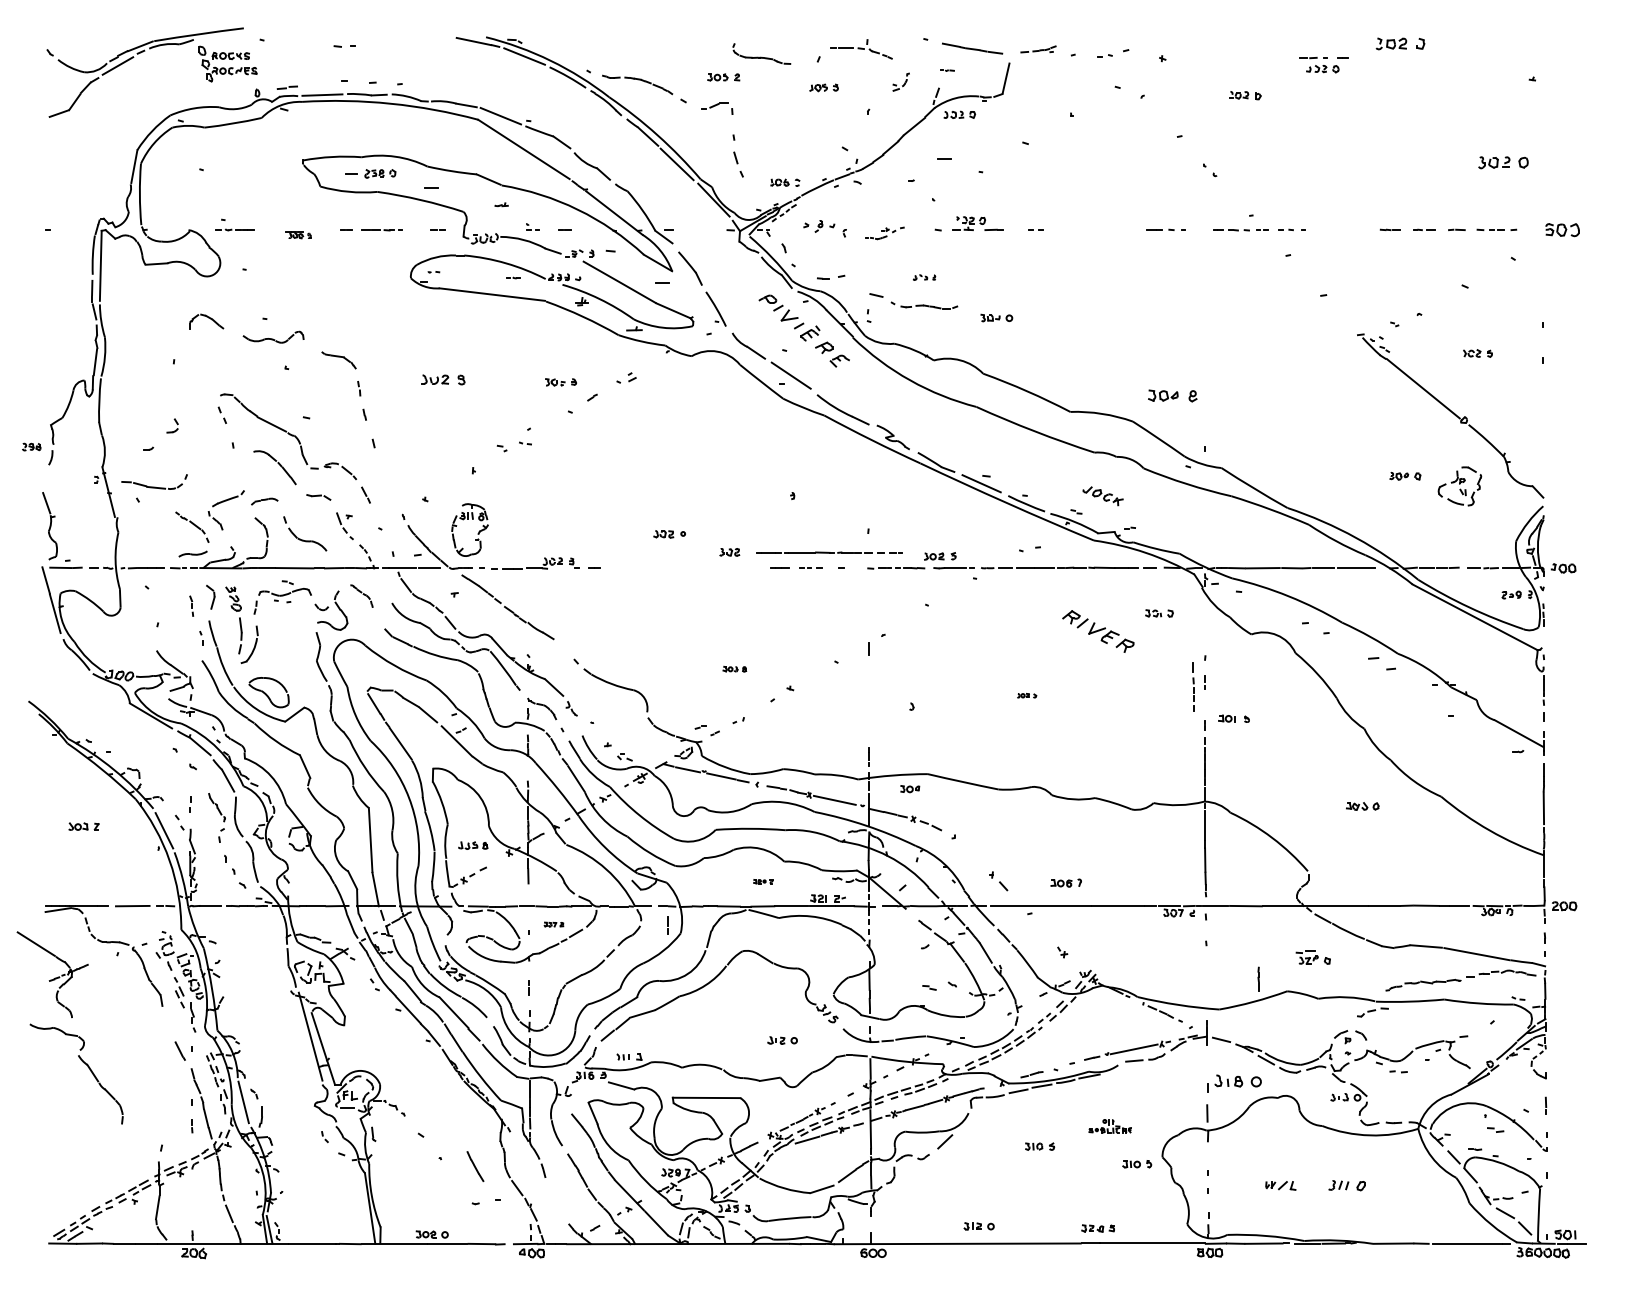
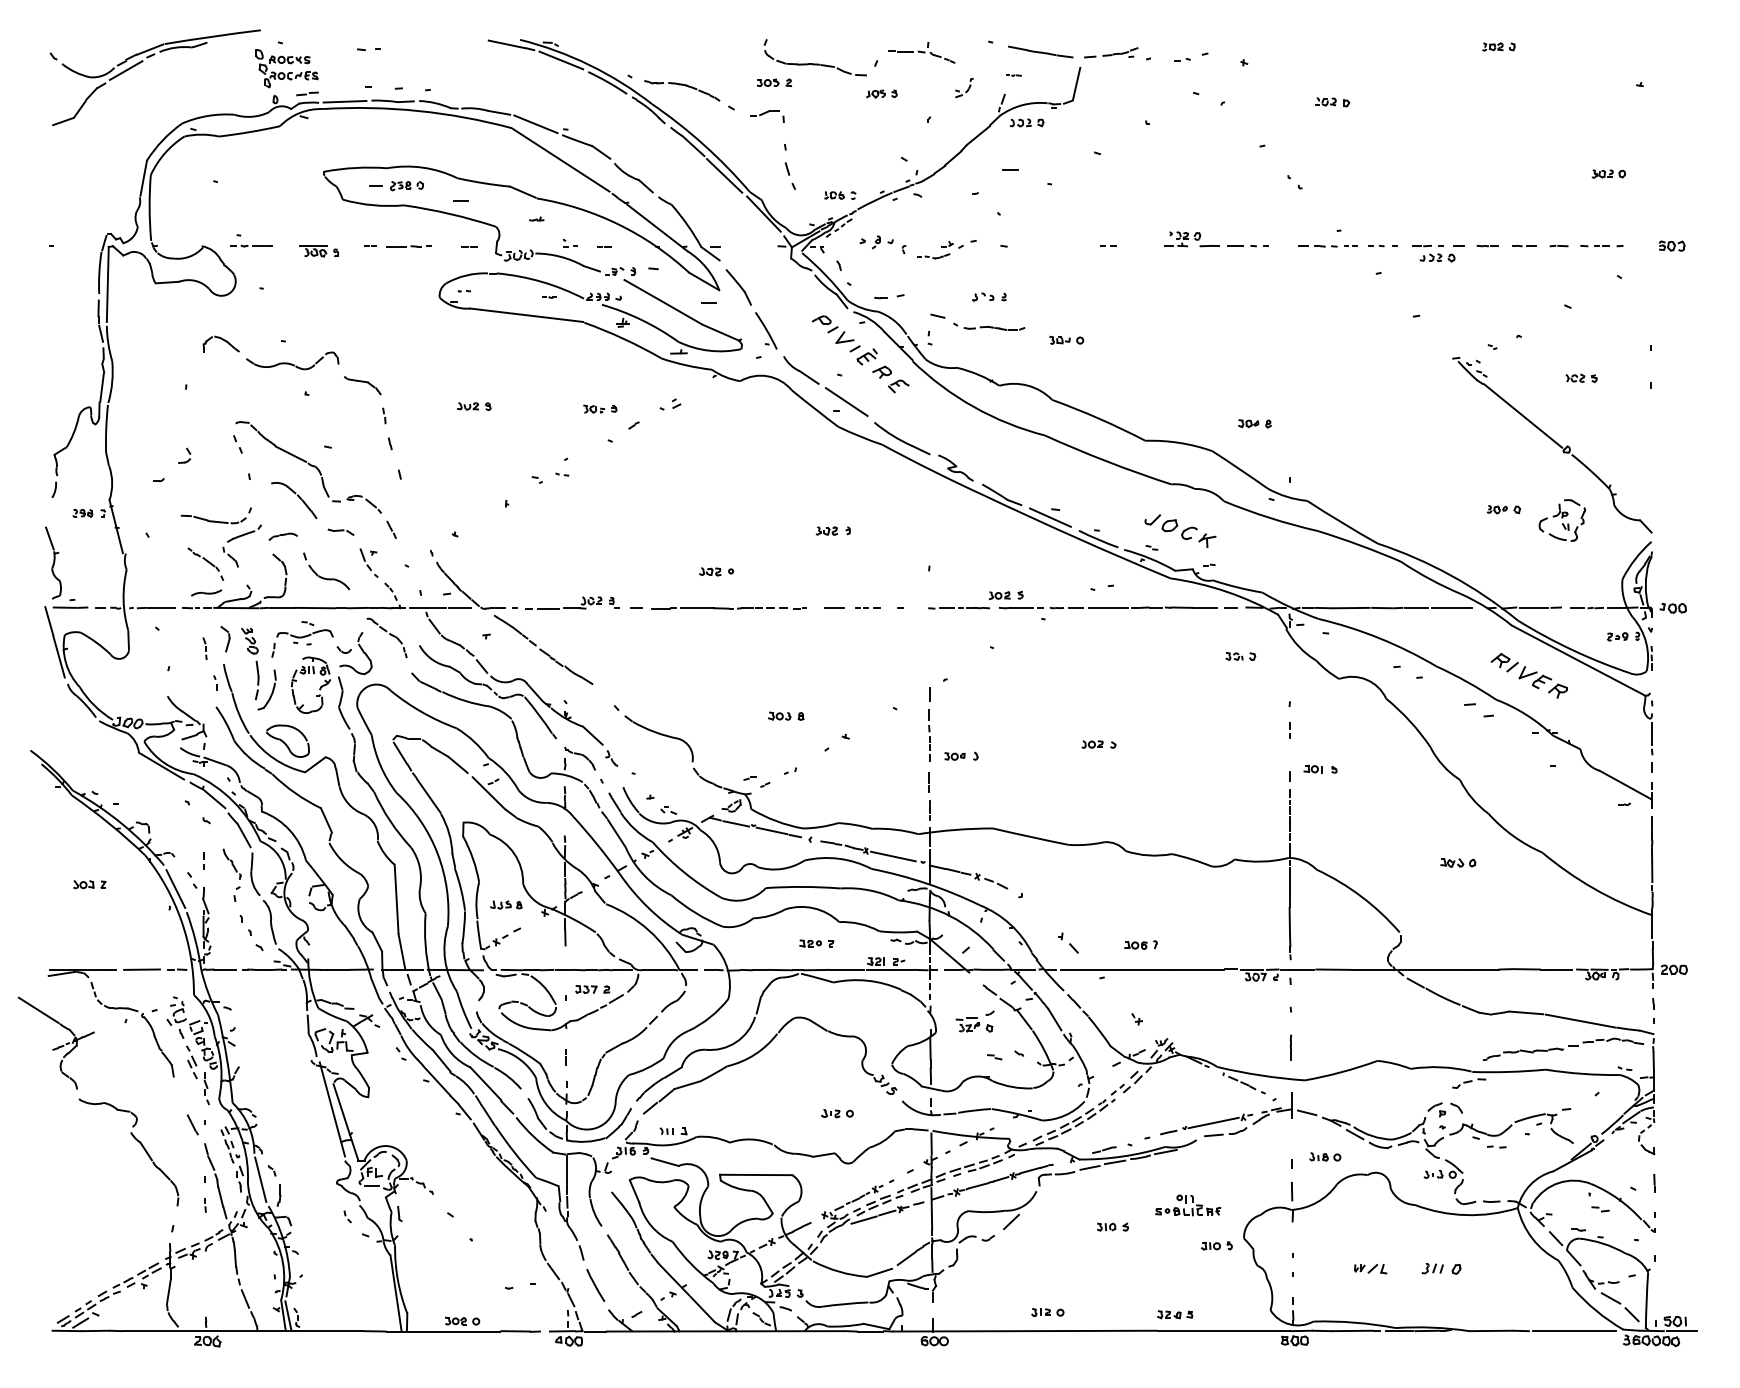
part: (1400, 43) -> (1498, 46), size x0.62
part: (1038, 49) -> (1111, 52), size x1.43
part: (761, 53) -> (814, 57), size x1.67
part: (227, 64) -> (286, 68), moved
part: (1323, 64) -> (1438, 253), moved
part: (1503, 162) -> (1608, 173), size x0.62
part: (976, 223) -> (1191, 239), moved
part: (1561, 229) -> (1671, 245), size x0.71
part: (884, 233) -> (946, 249), size x1.43
part: (298, 235) -> (319, 251), size x1.43
part: (924, 277) -> (989, 296), size x1.43
part: (273, 336) -> (292, 360), size x1.43
part: (443, 379) -> (474, 406), size x0.71
part: (1172, 395) -> (1254, 423), size x0.62
part: (31, 447) -> (82, 513), moved
part: (153, 481) -> (215, 515), moved
part: (1103, 495) -> (1180, 530), size x1.67
part: (478, 533) -> (319, 688), moved
part: (729, 551) -> (826, 530), moved
part: (829, 552) -> (728, 608), moved
part: (361, 595) -> (386, 637), size x1.67
part: (1097, 631) -> (1528, 675), moved
part: (734, 668) -> (786, 715), size x1.43
part: (1193, 687) -> (929, 735), moved
part: (1026, 695) -> (1098, 744), size x1.67
part: (909, 789) -> (954, 756), moved
part: (763, 881) -> (816, 943), size x1.67
part: (553, 924) -> (592, 989), size x1.67
line: (667, 925) -> (928, 782), moved
part: (1313, 957) -> (974, 1024), moved
part: (1258, 978) -> (1290, 1047), moved
part: (85, 1064) -> (138, 1142), moved
part: (1238, 1080) -> (1325, 1156), size x0.62
part: (1110, 1126) -> (1188, 1205), size x1.43
line: (475, 1166) -> (595, 1285), moved

